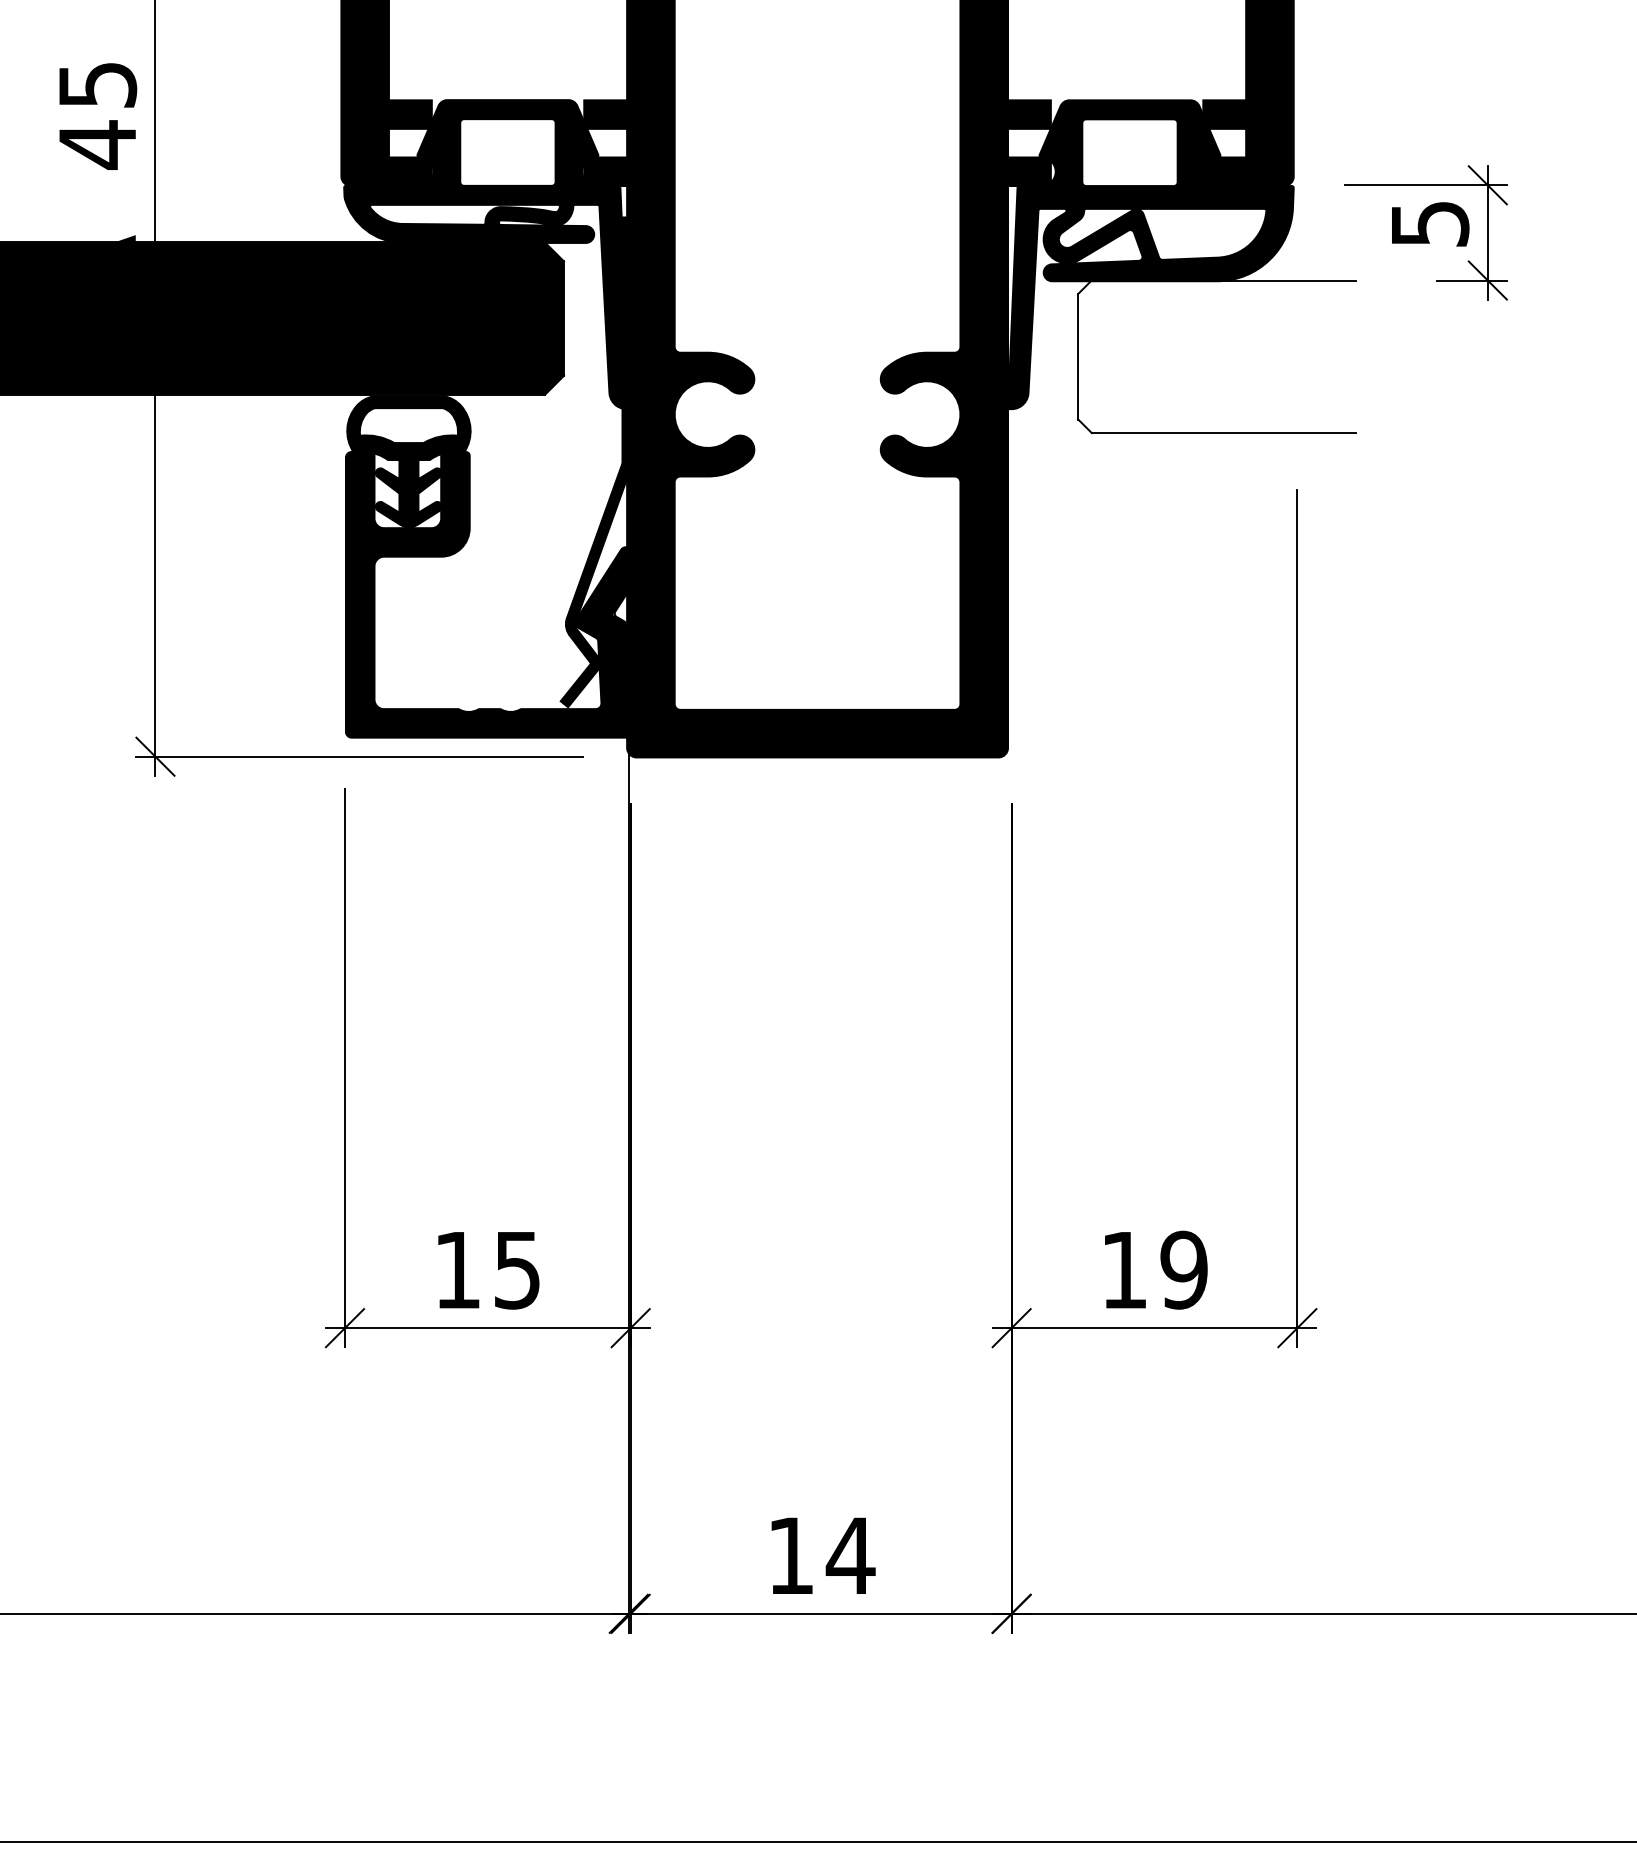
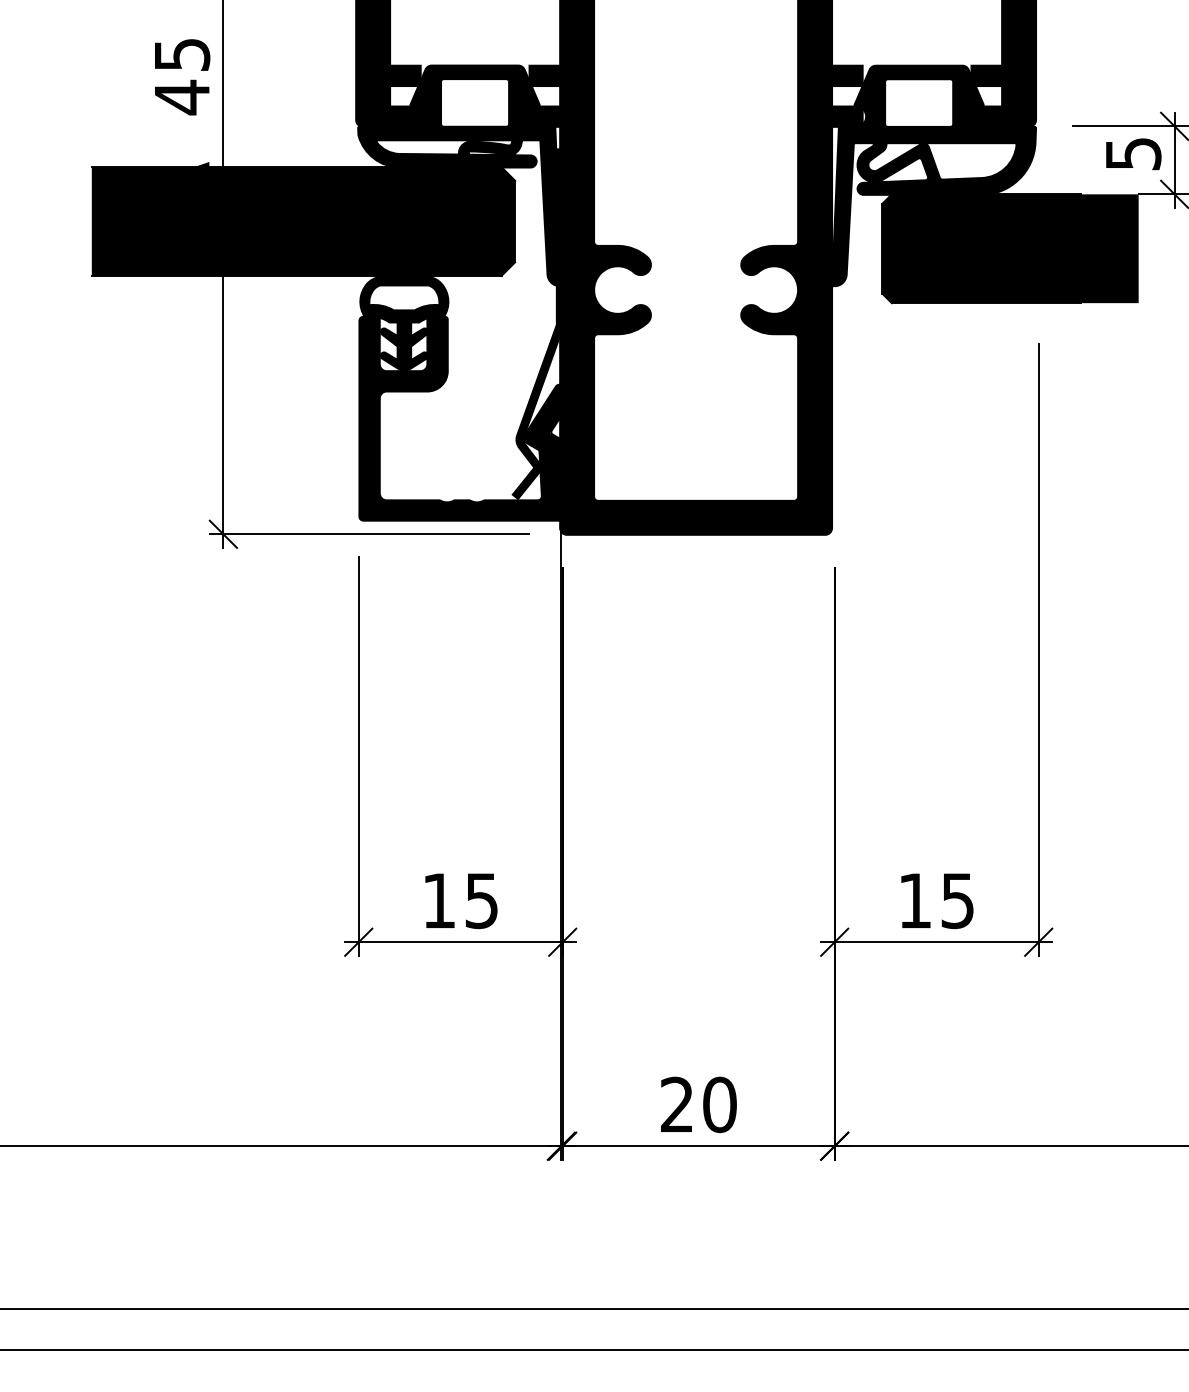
fill: (1257, 356) -> (1010, 248), added
text: (1183, 1269) -> (957, 900), 19 -> 15
text: (822, 1555) -> (699, 1104), 14 -> 20

